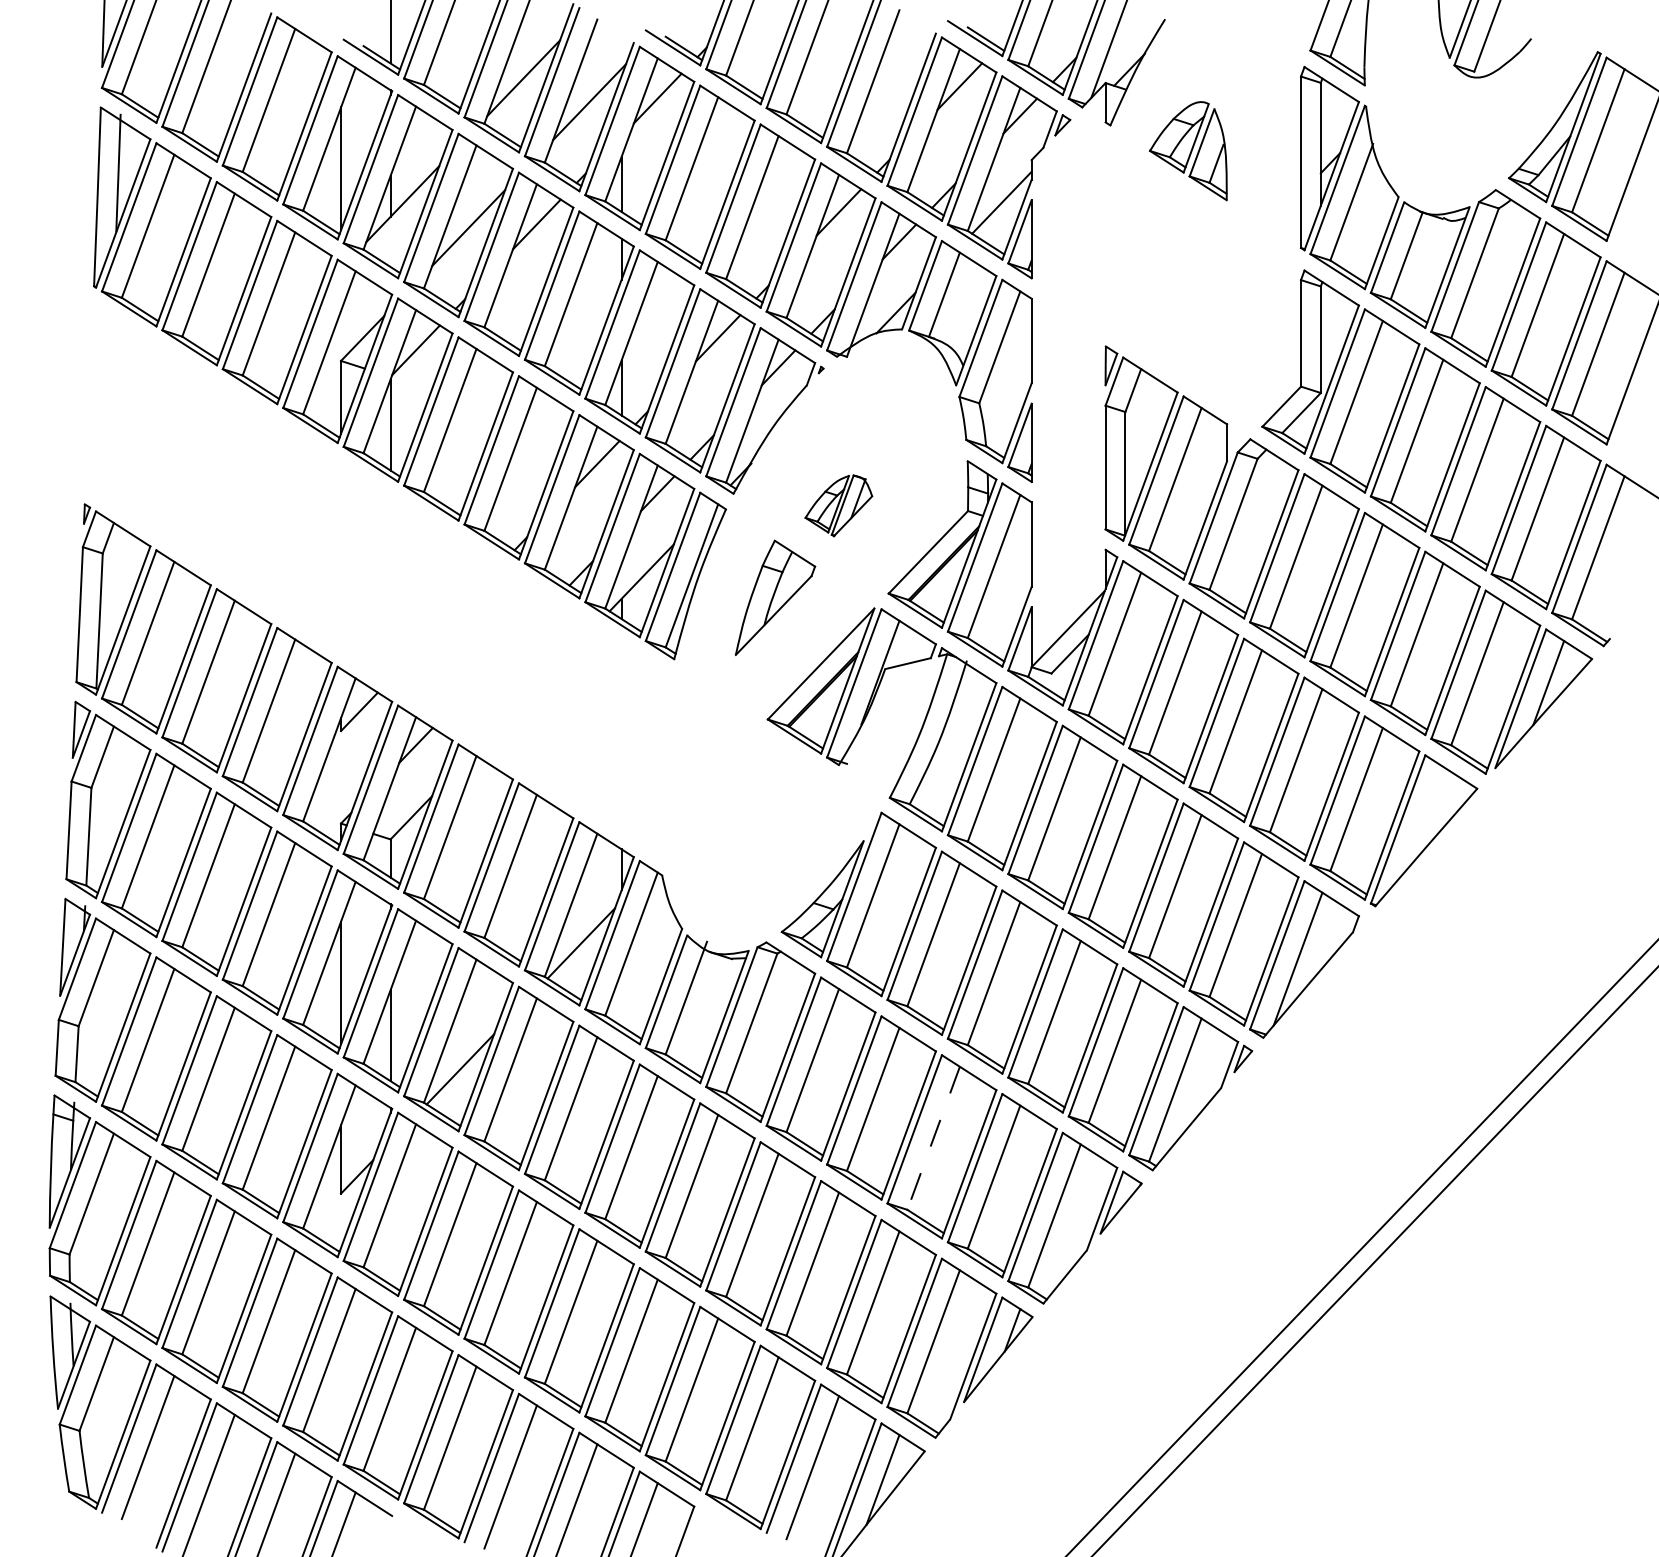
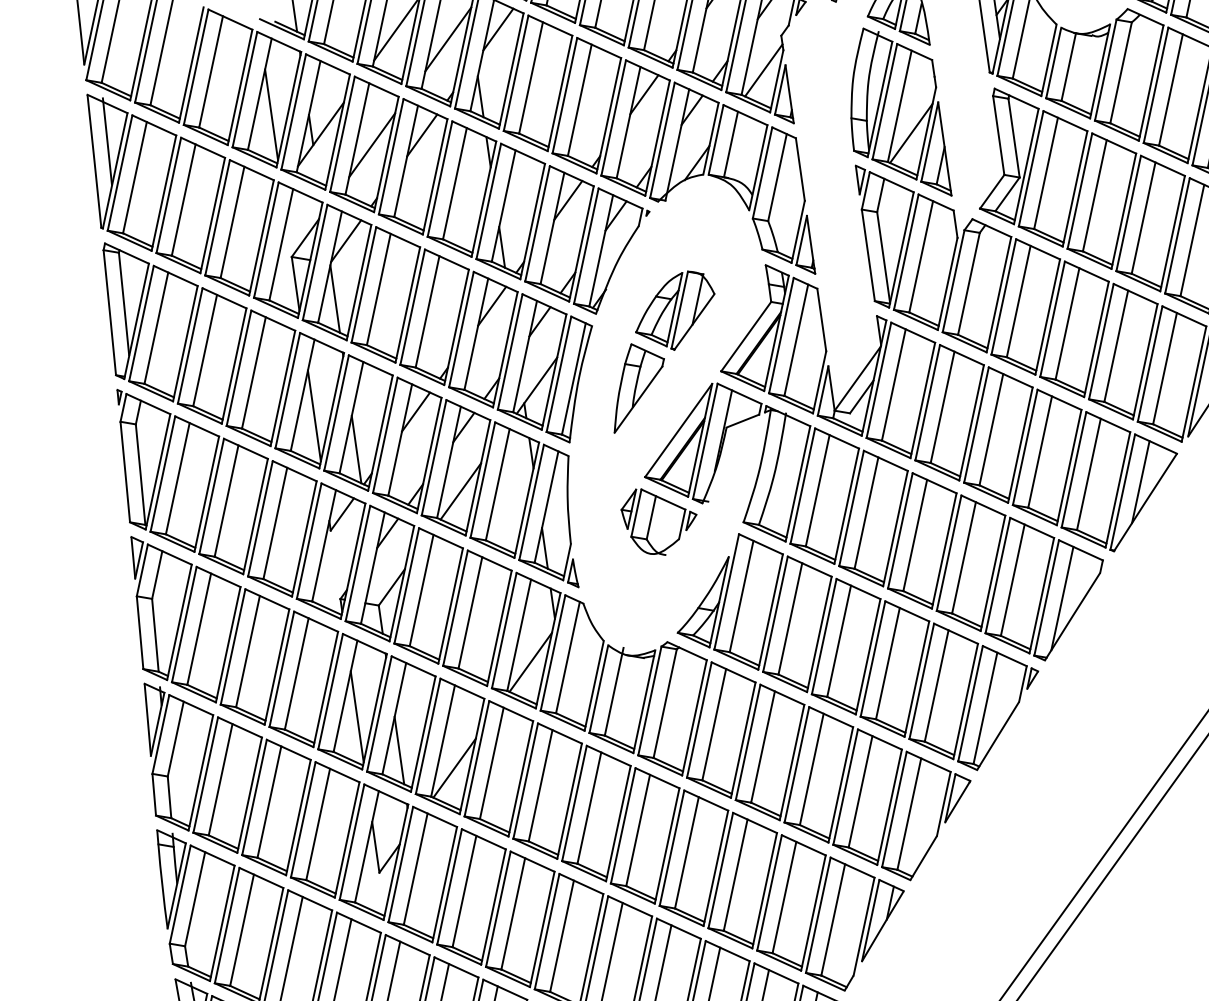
part: (1166, 284) -> (894, 113), added
part: (838, 505) -> (674, 311), size x1.67
part: (377, 579) -> (341, 414), added
part: (779, 780) -> (660, 521), added
line: (1423, 819) -> (1140, 482), added
line: (933, 1138) -> (811, 769), dashed -> solid

